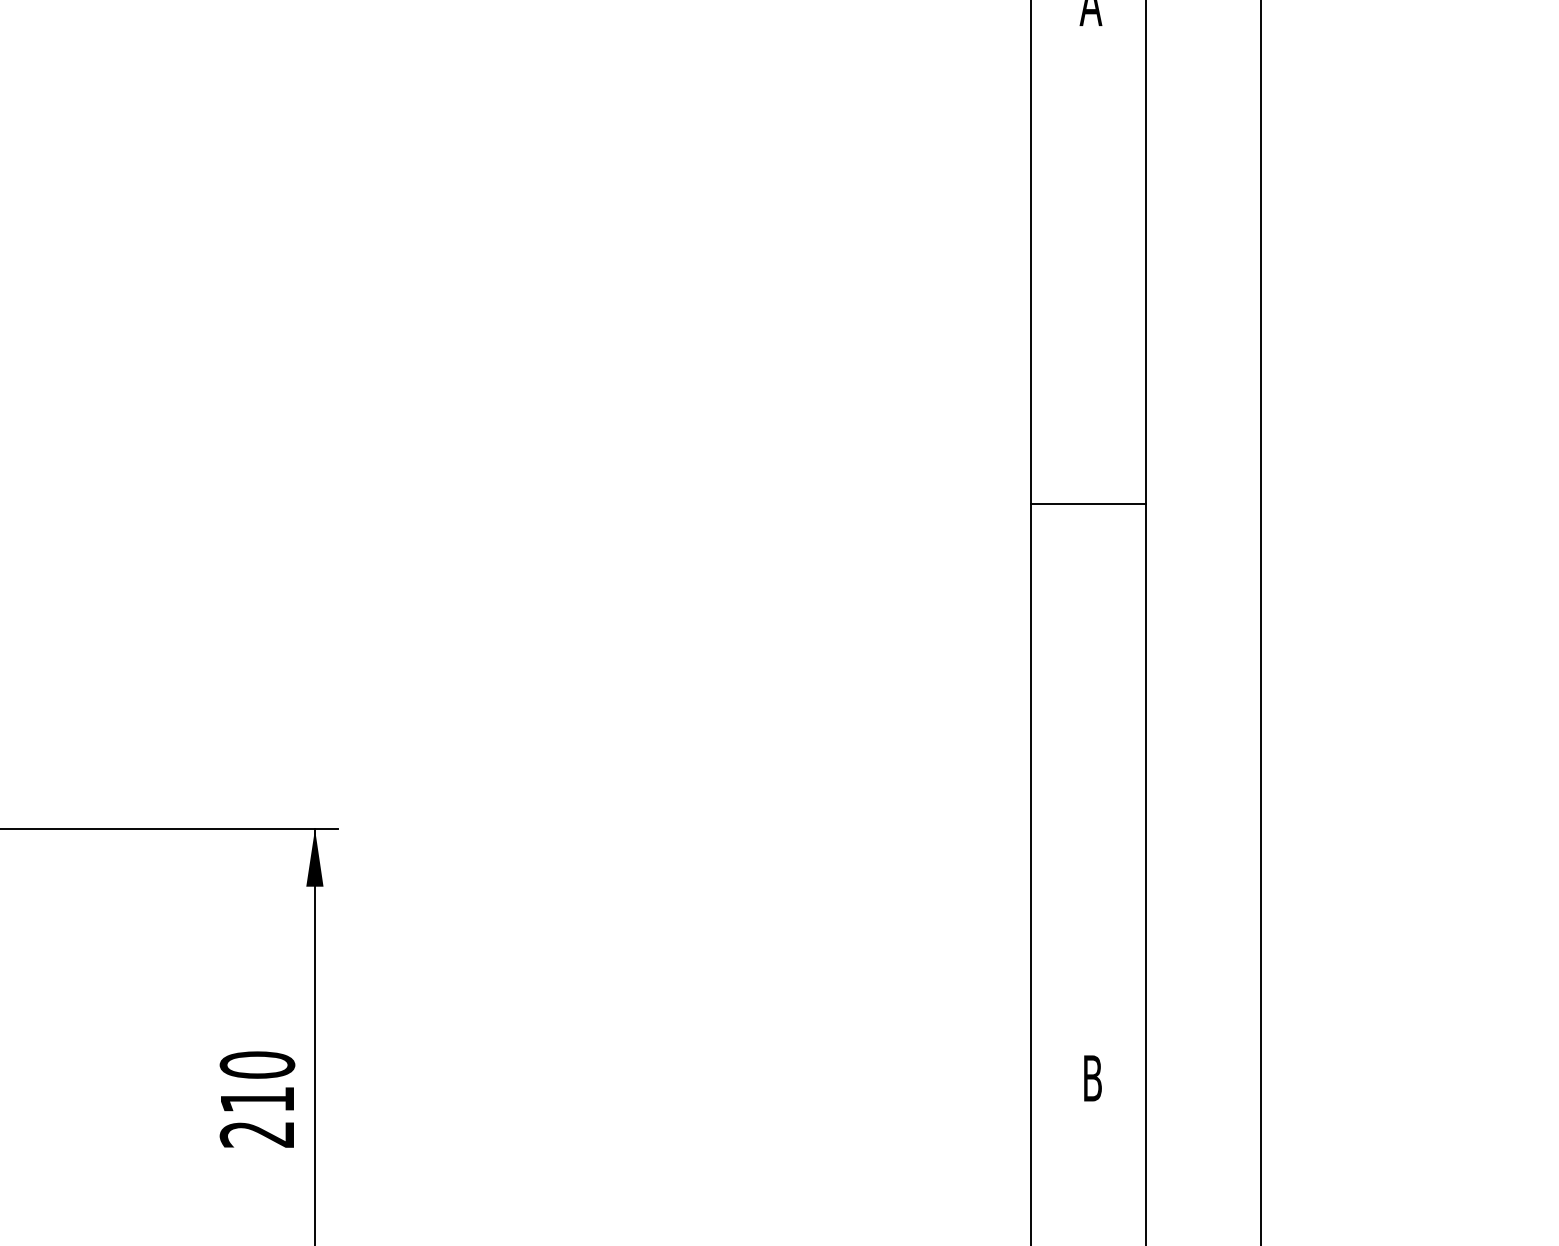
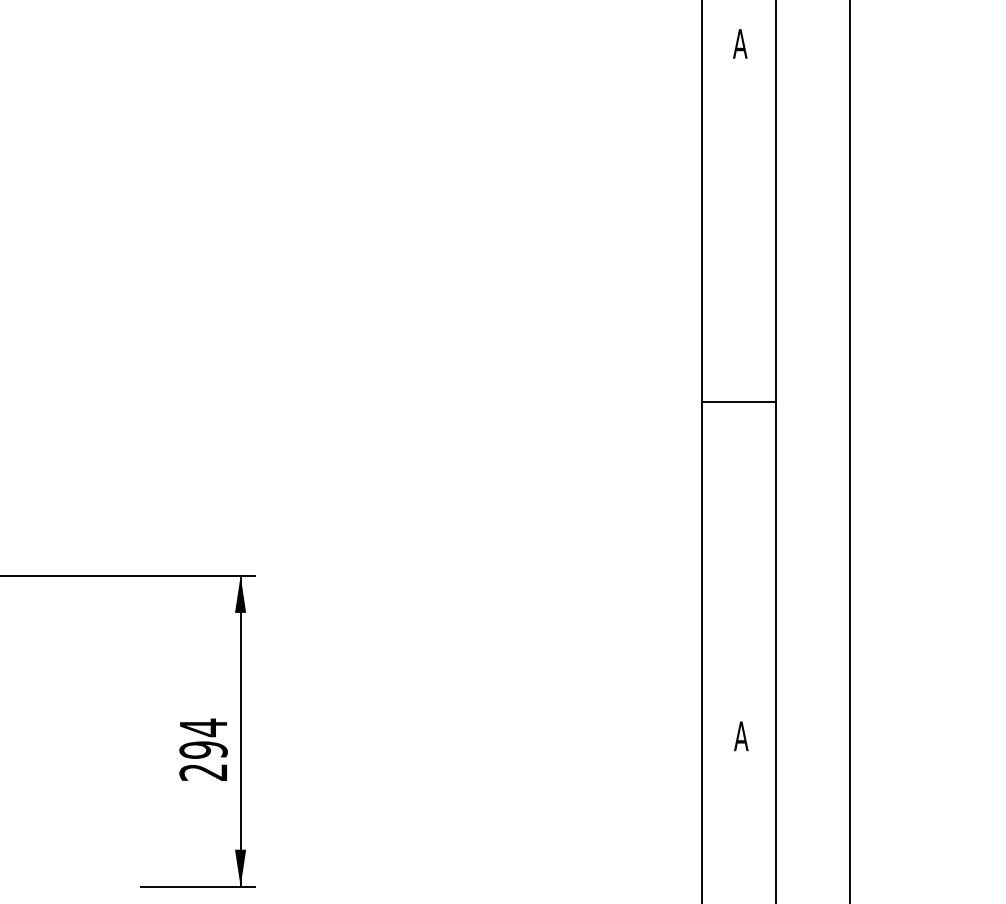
line: (1088, 504) -> (738, 402), moved
text: (1092, 1078) -> (741, 736), B -> A
text: (257, 1081) -> (203, 738), 210 -> 294

